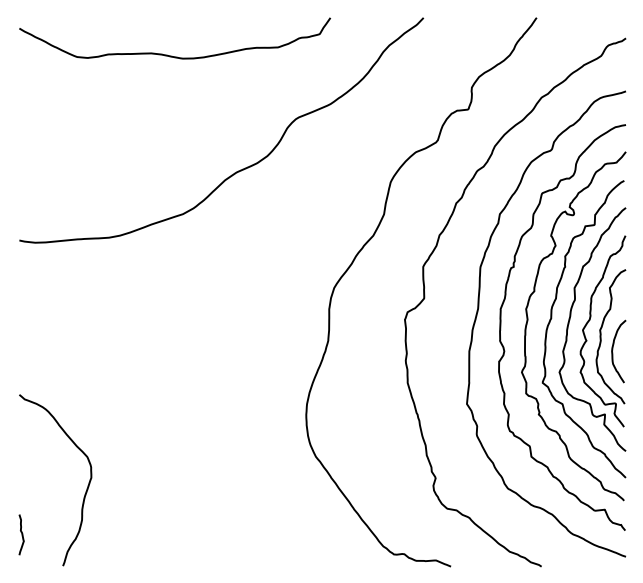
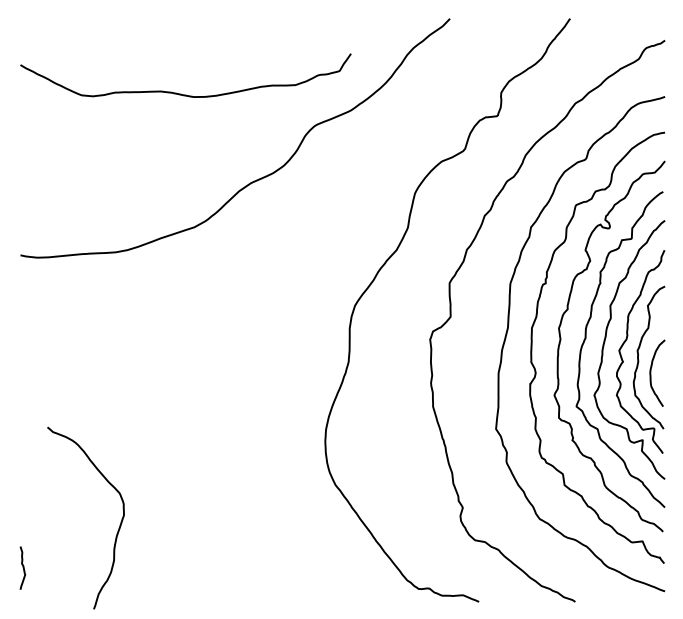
curve: (170, 55) -> (181, 93), moved
curve: (85, 491) -> (117, 530), moved

